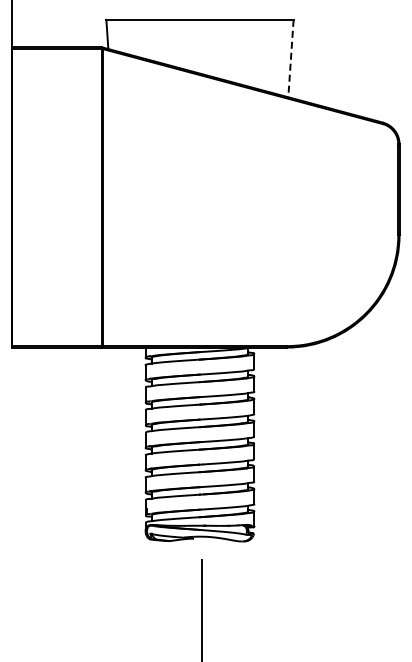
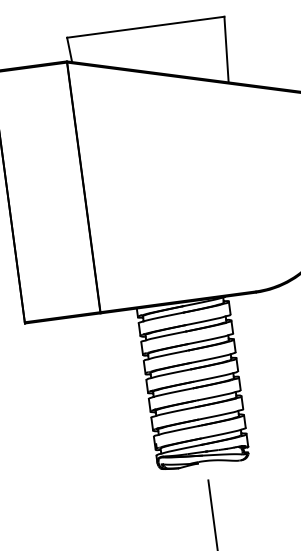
line: (290, 58) -> (226, 49), dashed -> solid

